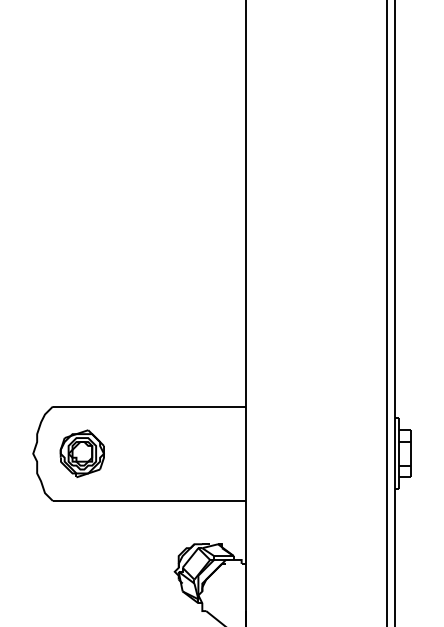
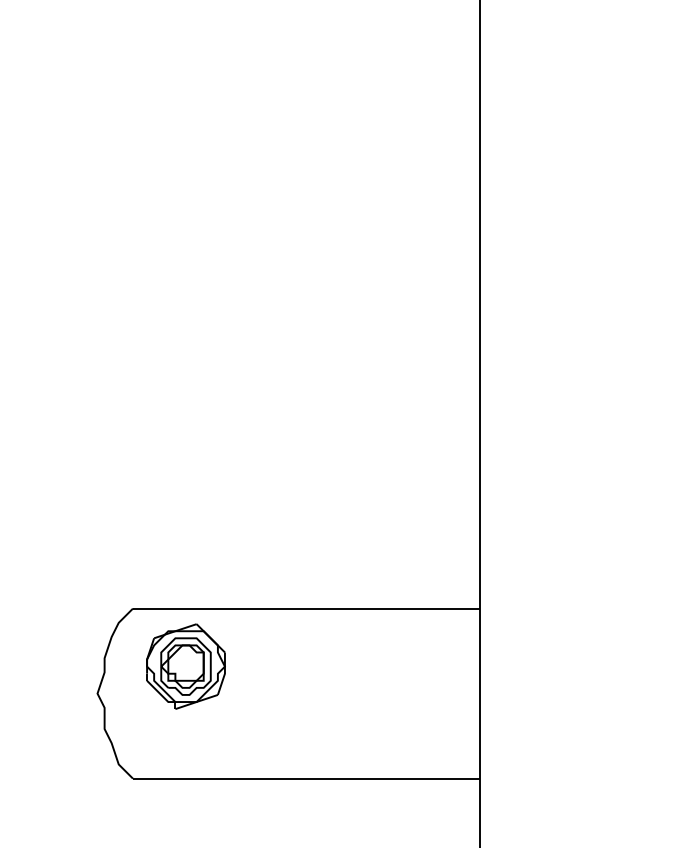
part: (81, 453) -> (184, 666), moved

